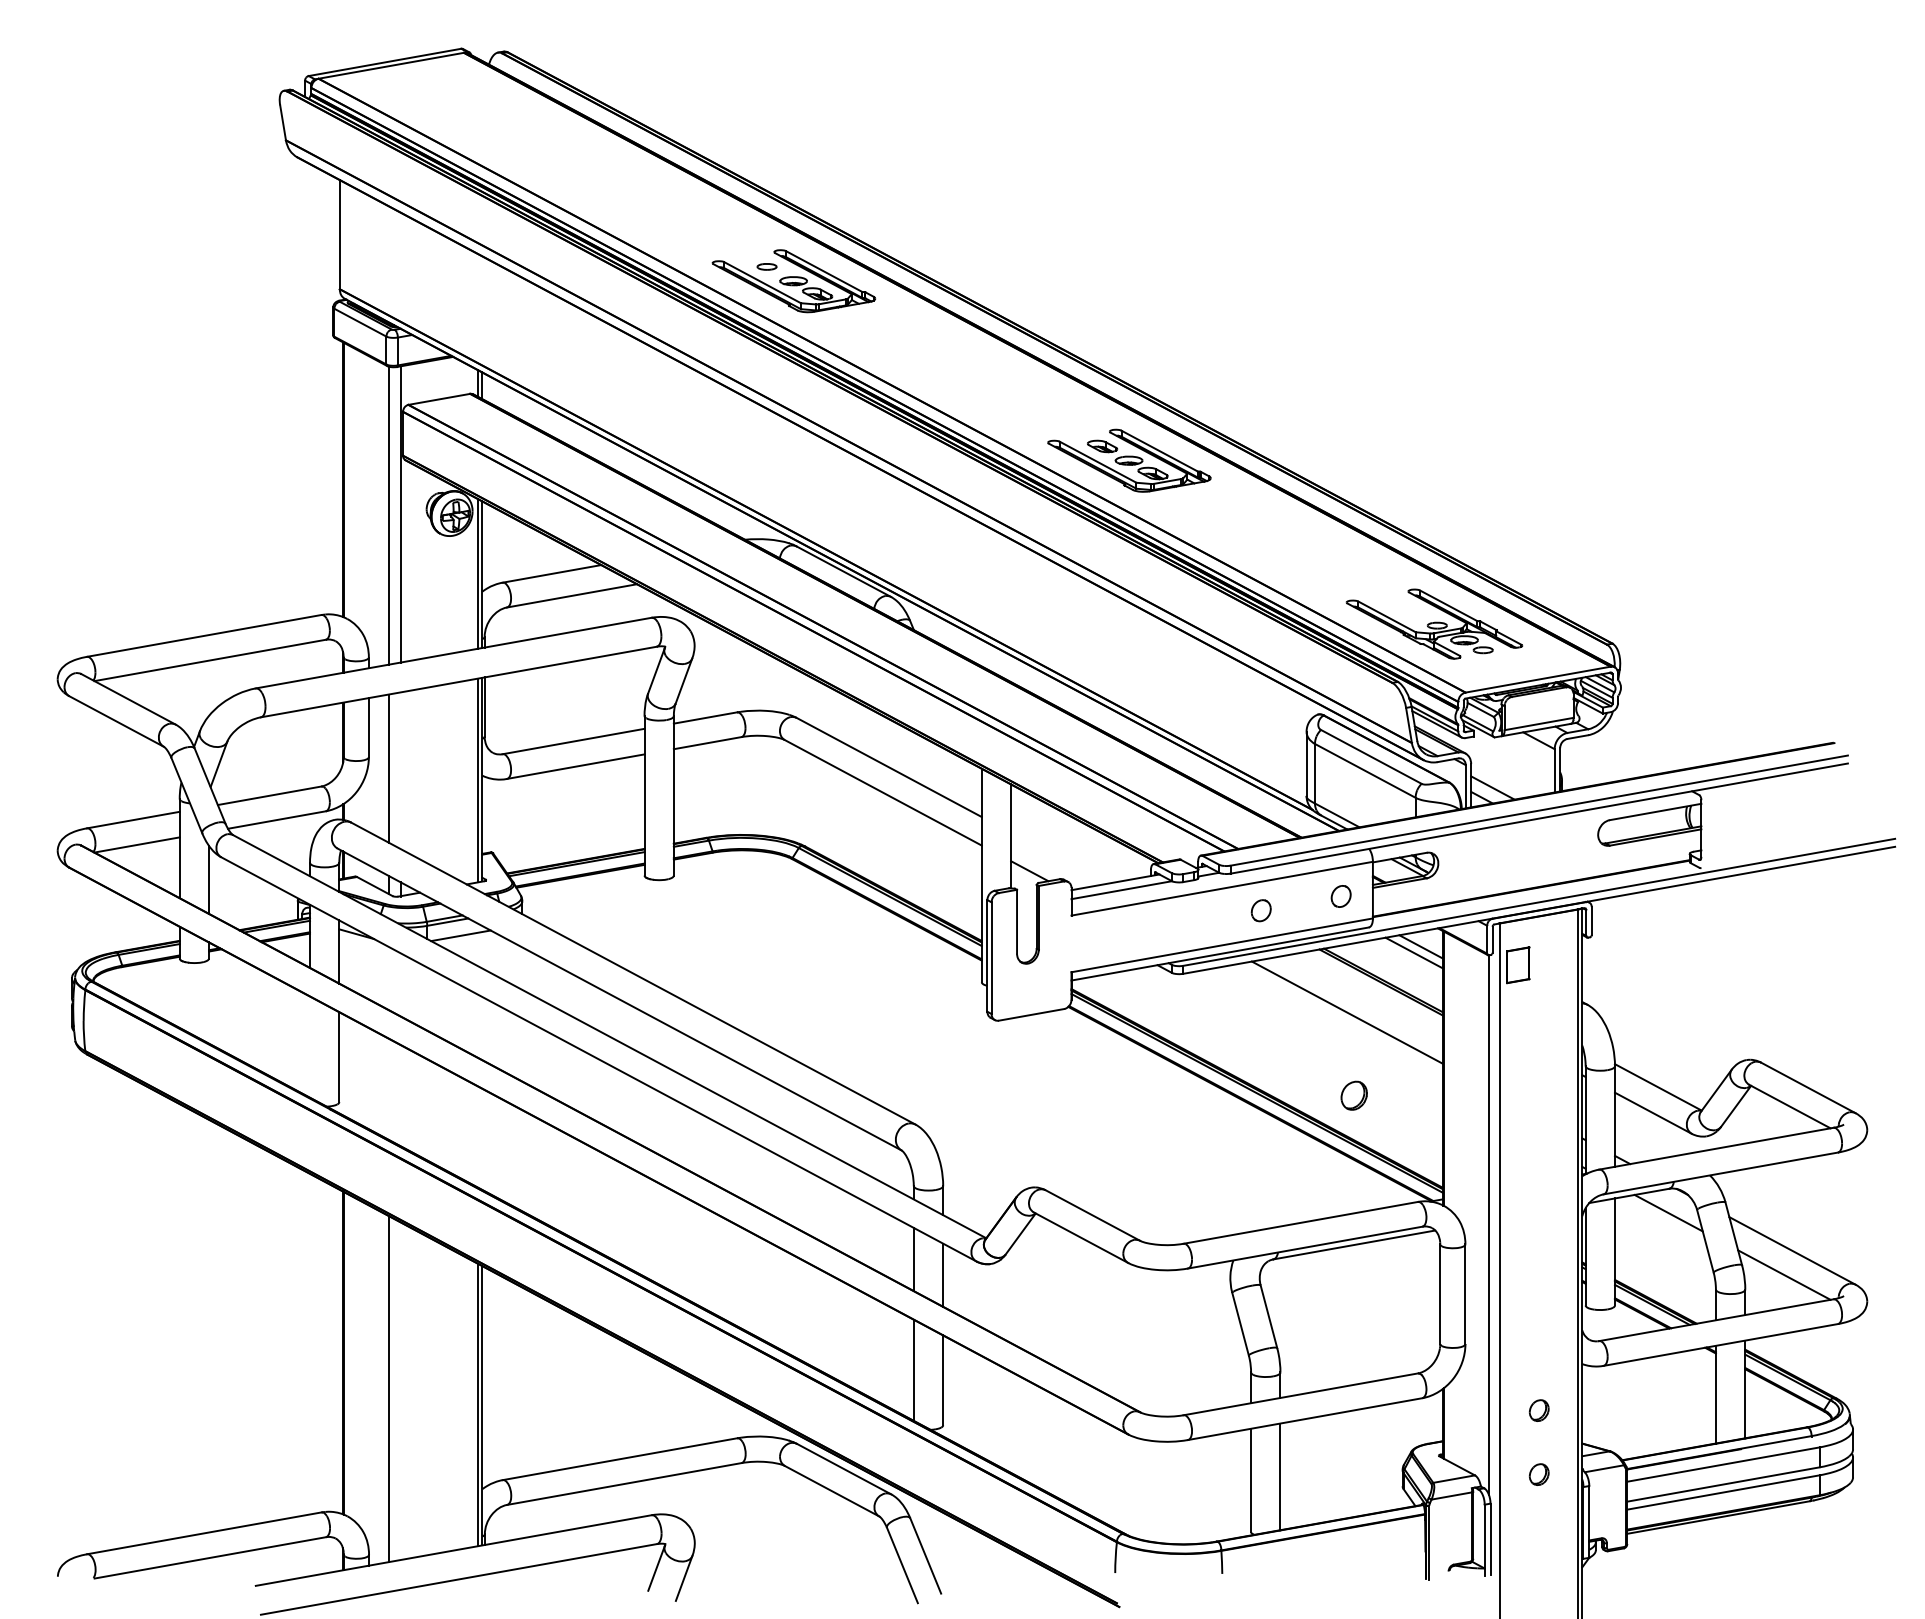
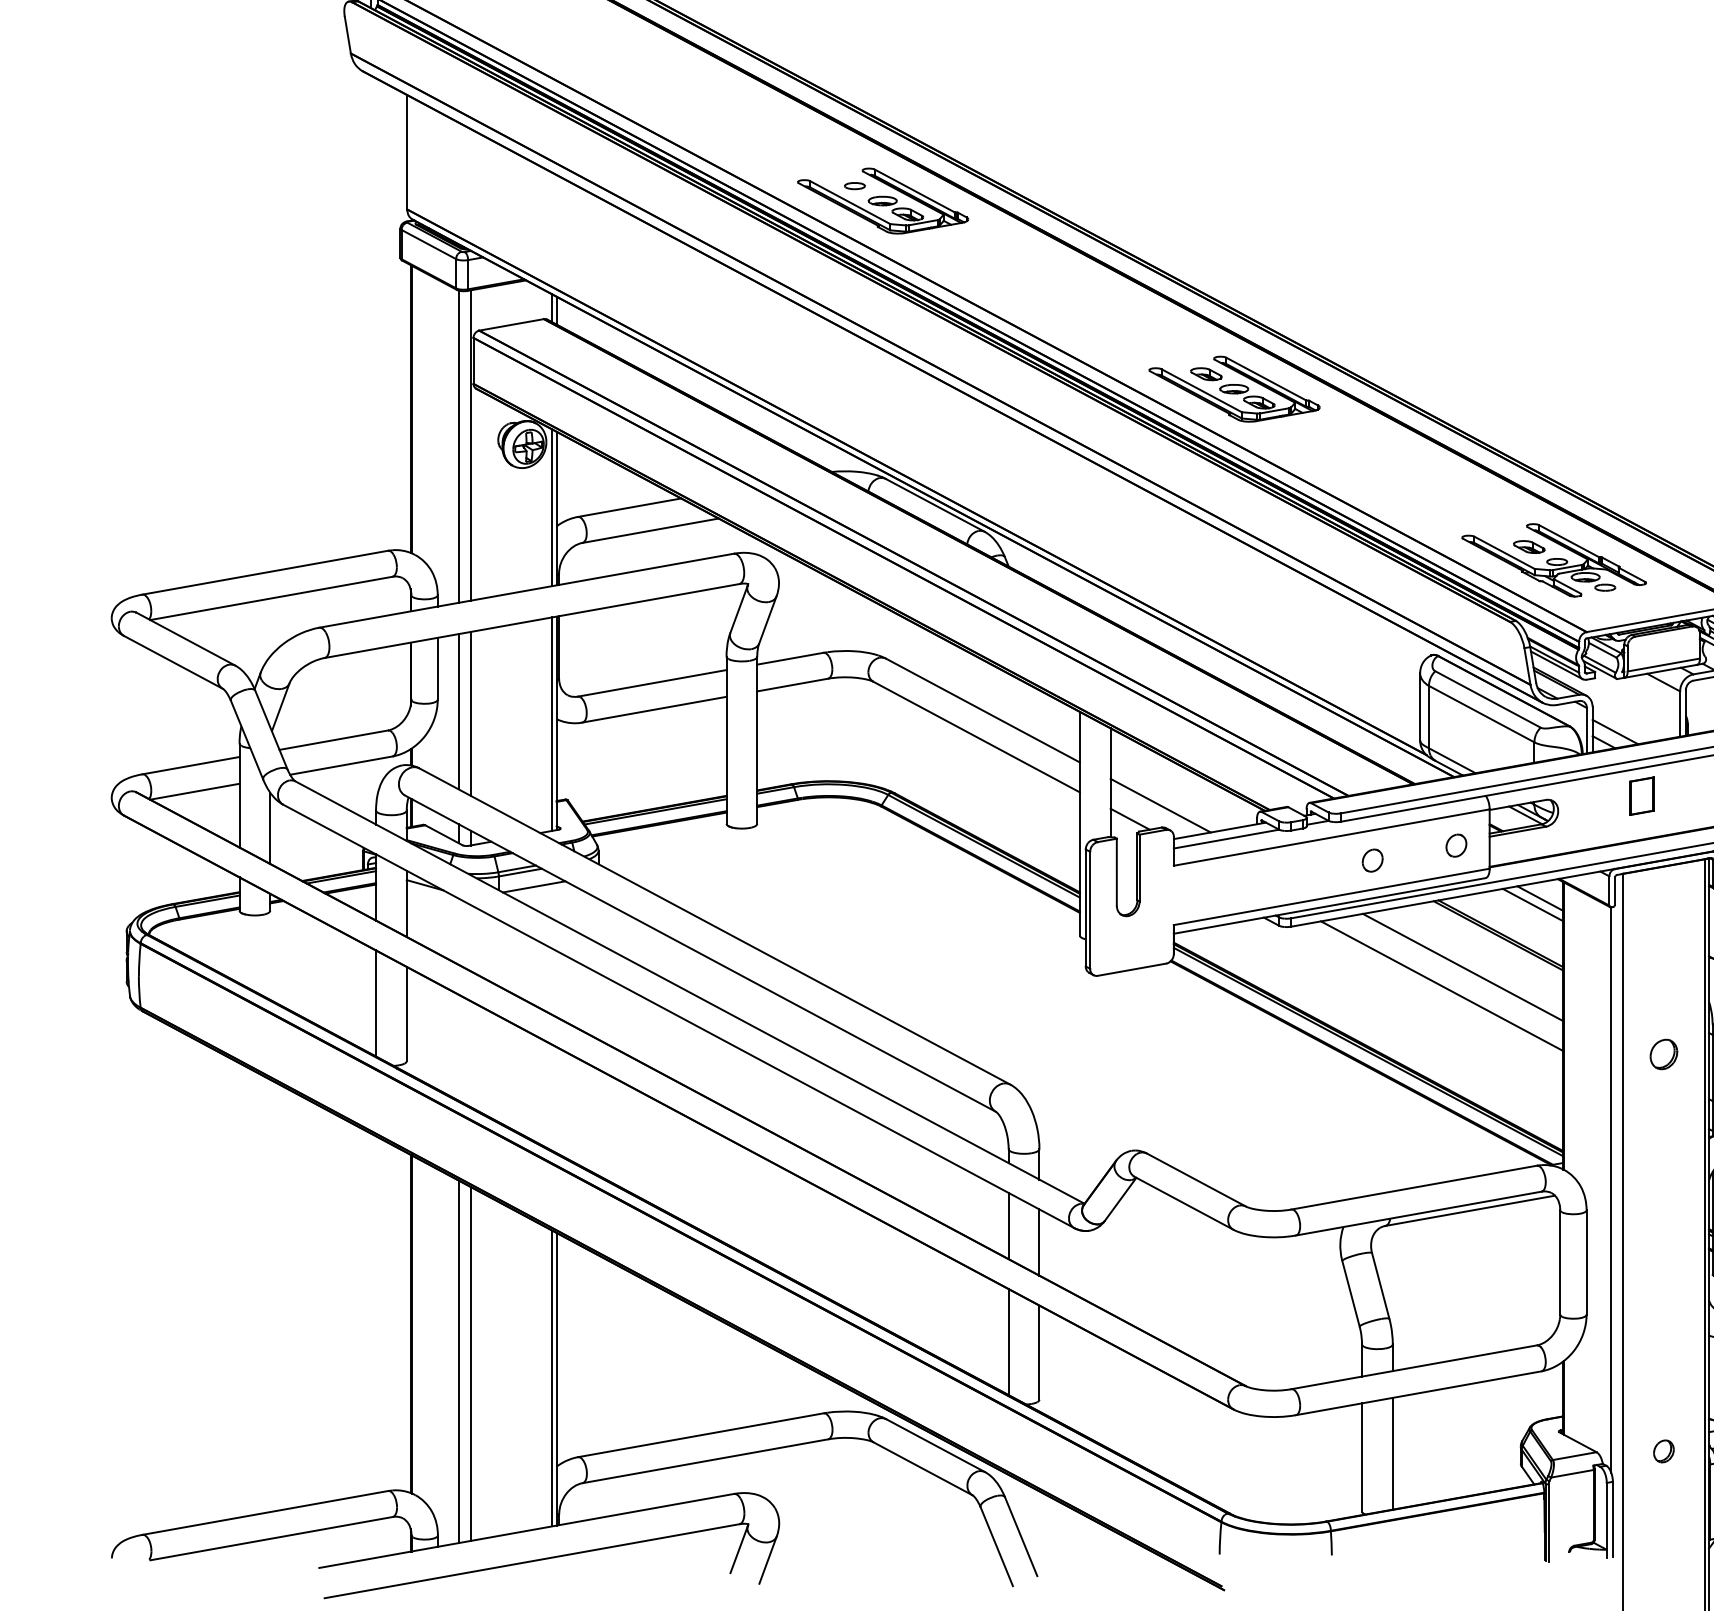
part: (1410, 611) -> (1529, 547), added
line: (400, 770) -> (470, 713), added
line: (1058, 857) -> (1160, 804), added
part: (1518, 965) -> (1642, 796), moved
line: (1326, 1030) -> (1441, 986), added
line: (310, 1046) -> (376, 1002), added
part: (1353, 1095) -> (1663, 1054), moved
line: (400, 1391) -> (470, 1364), added
part: (1538, 1410) -> (1663, 1384), removed

